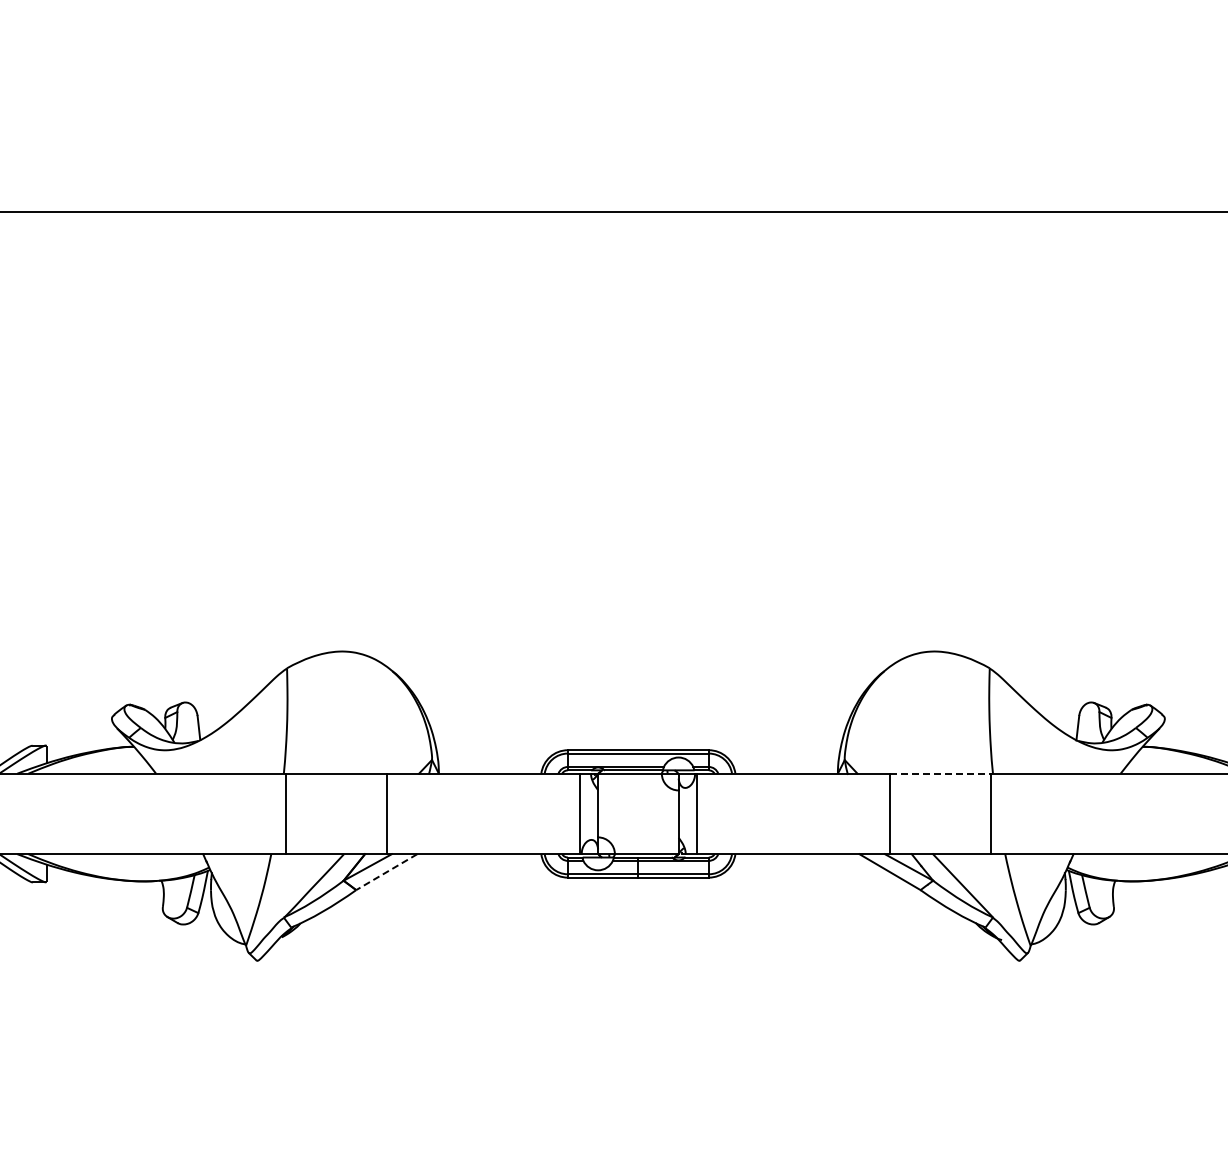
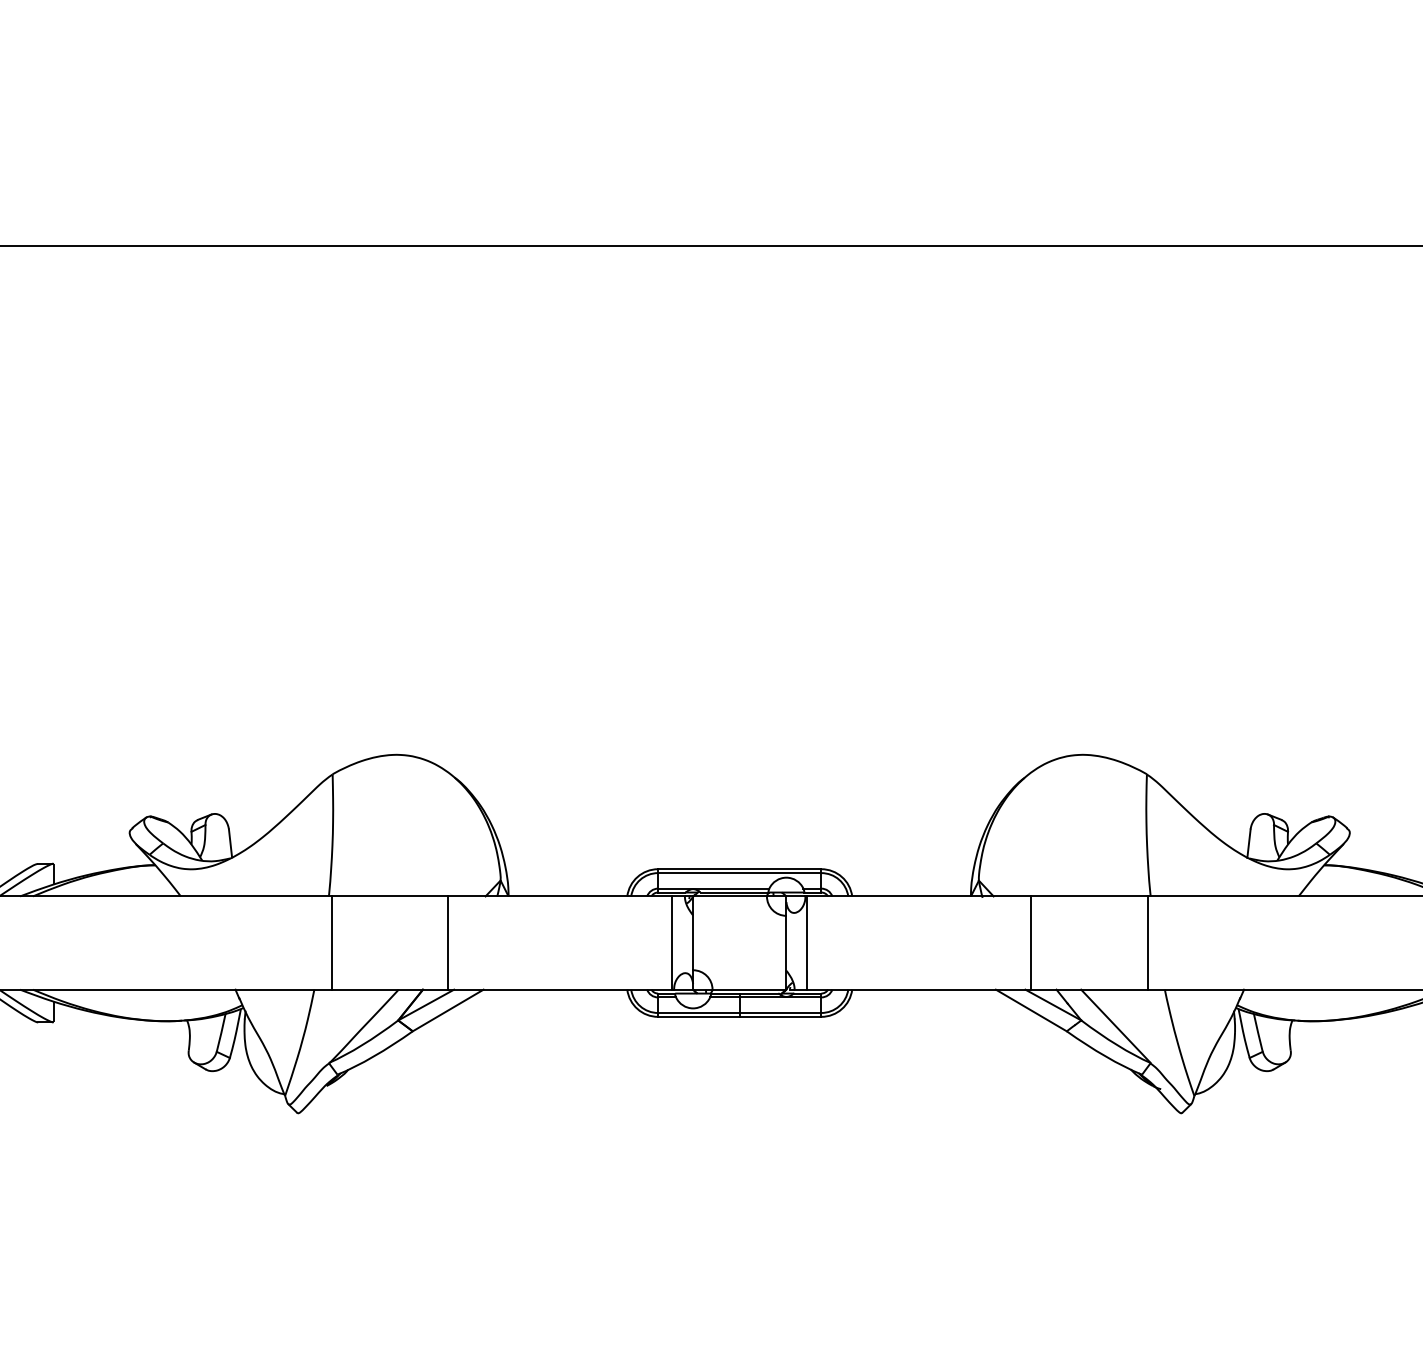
line: (940, 773) -> (1089, 896), dashed -> solid
line: (386, 872) -> (447, 1010), dashed -> solid

